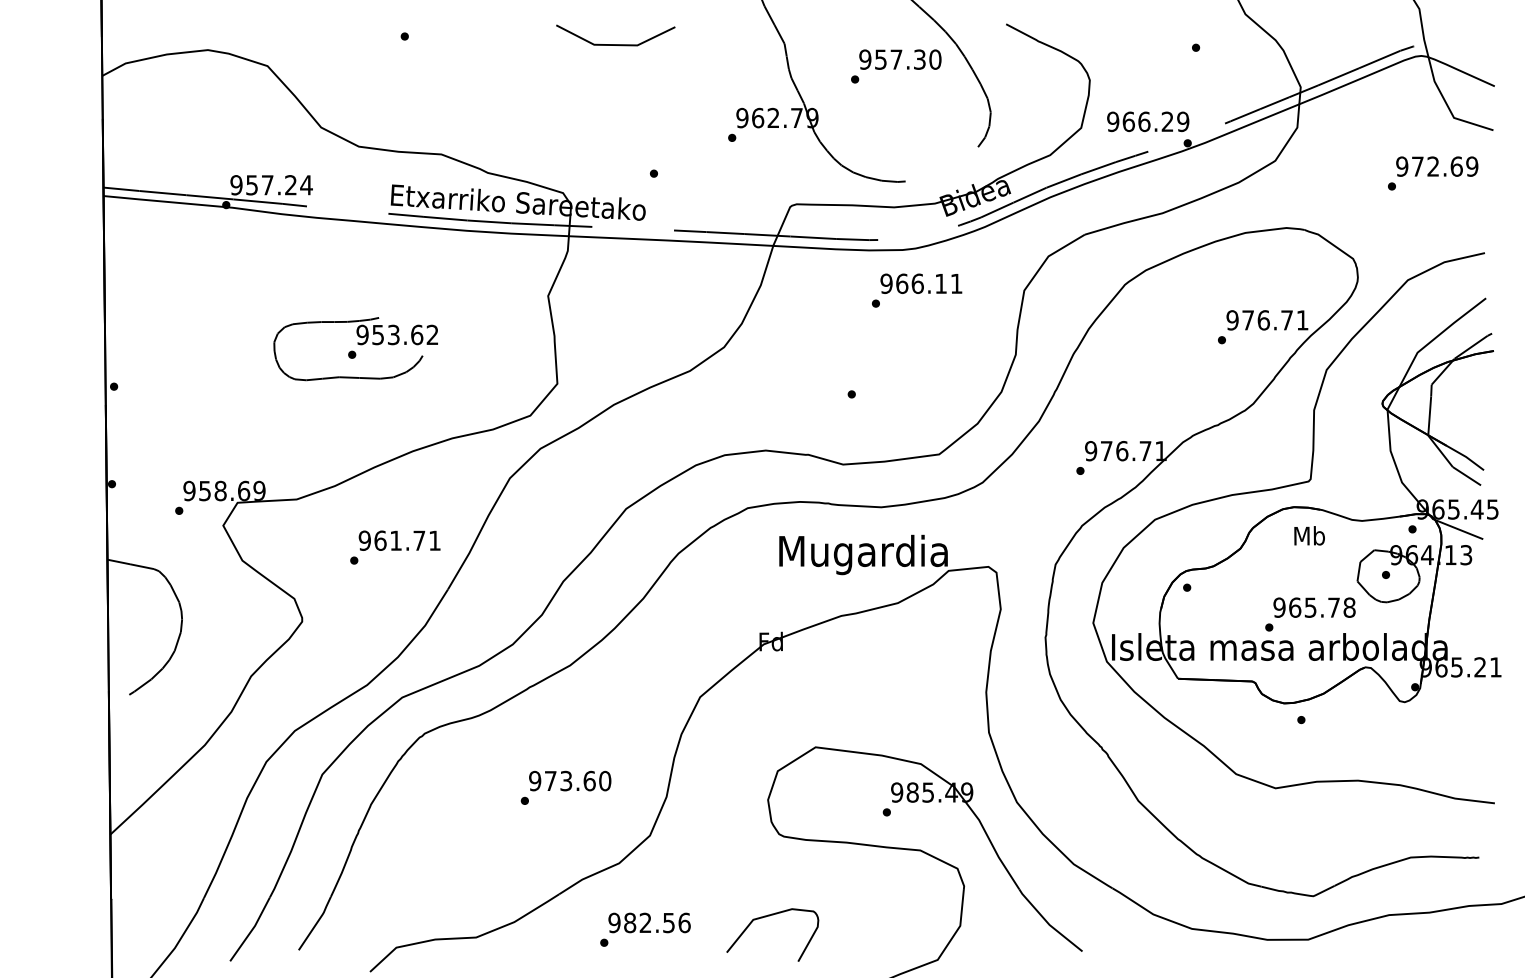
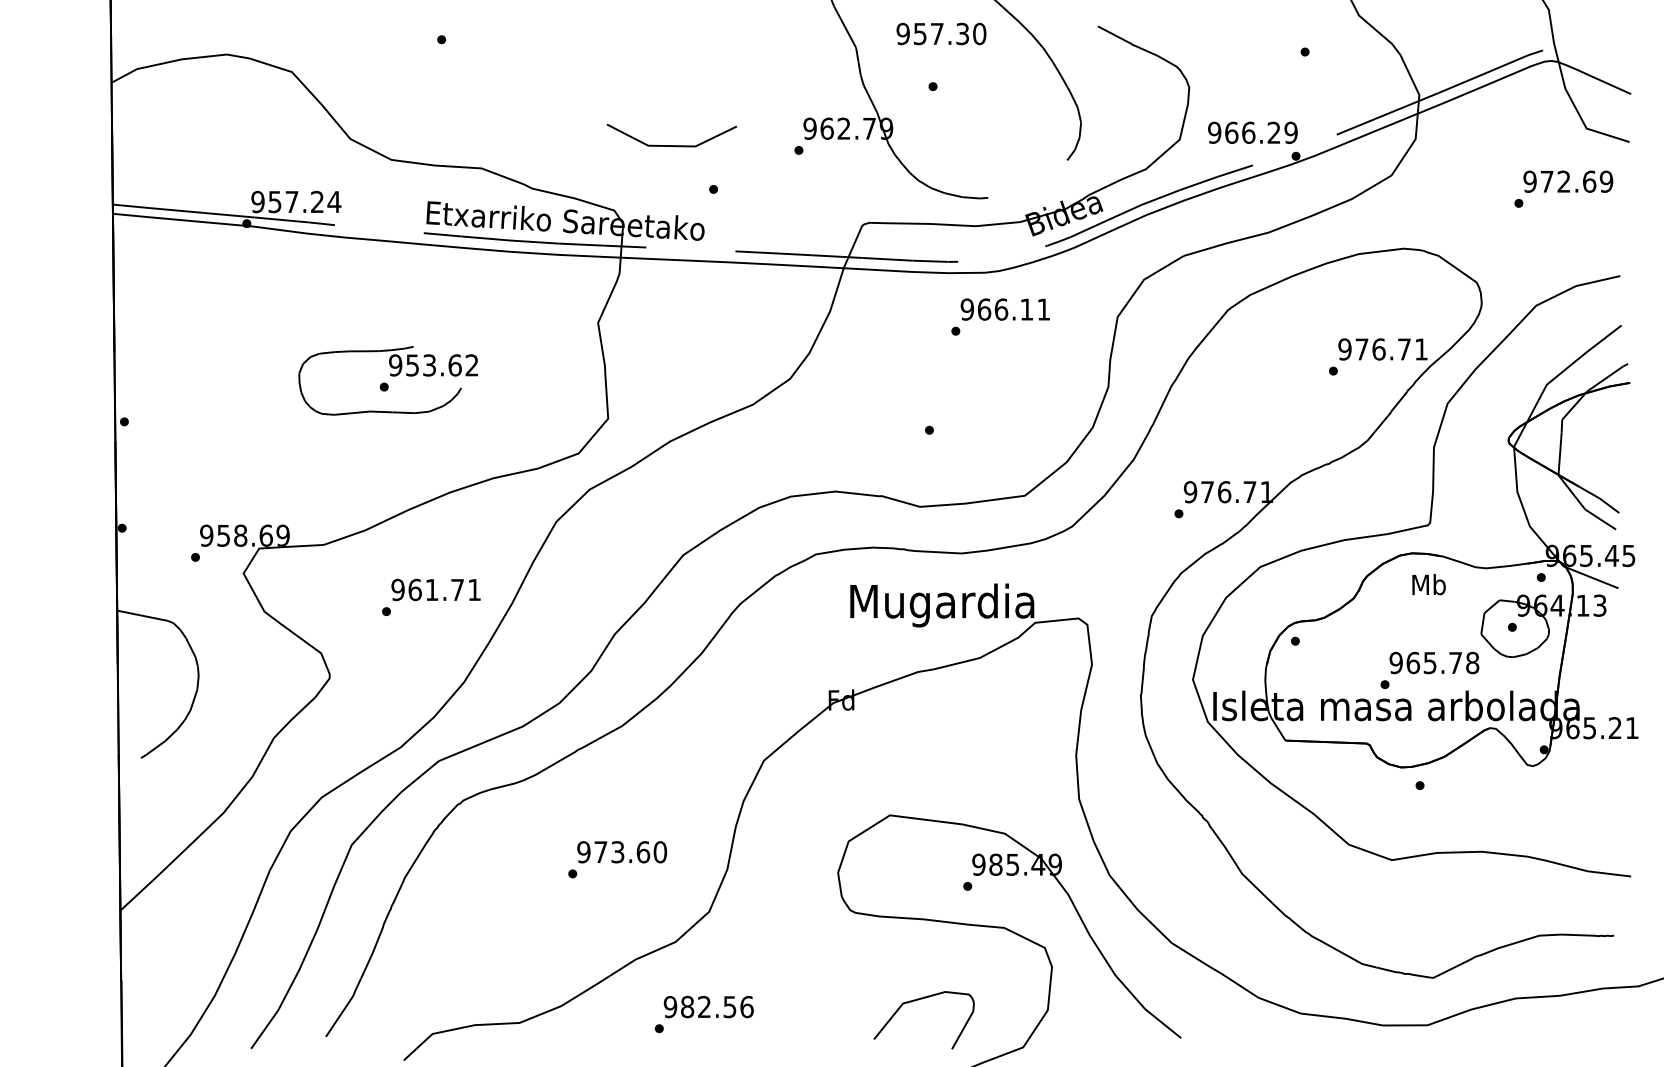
line: (615, 44) -> (671, 145), moved
text: (900, 59) -> (941, 33), moved
curve: (767, 916) -> (918, 1000), moved

